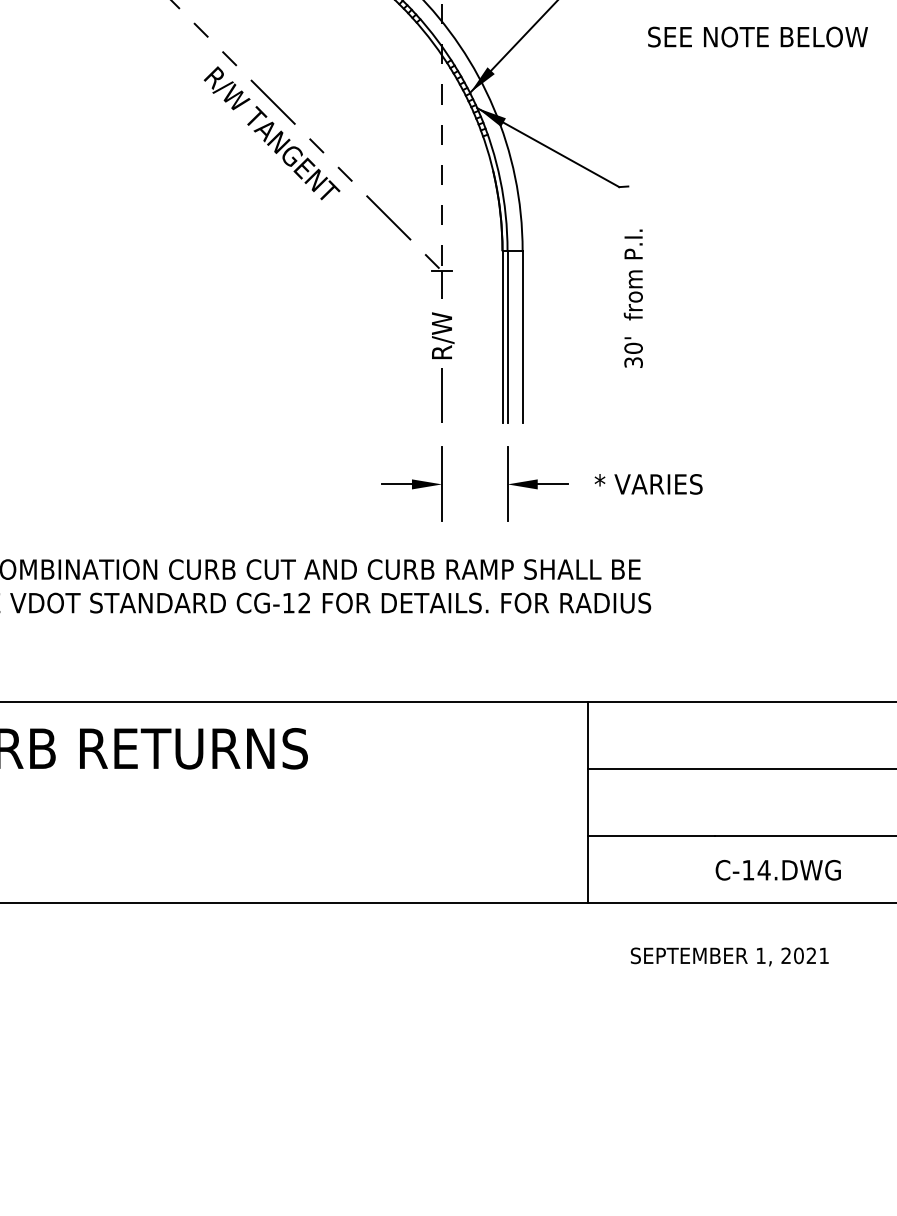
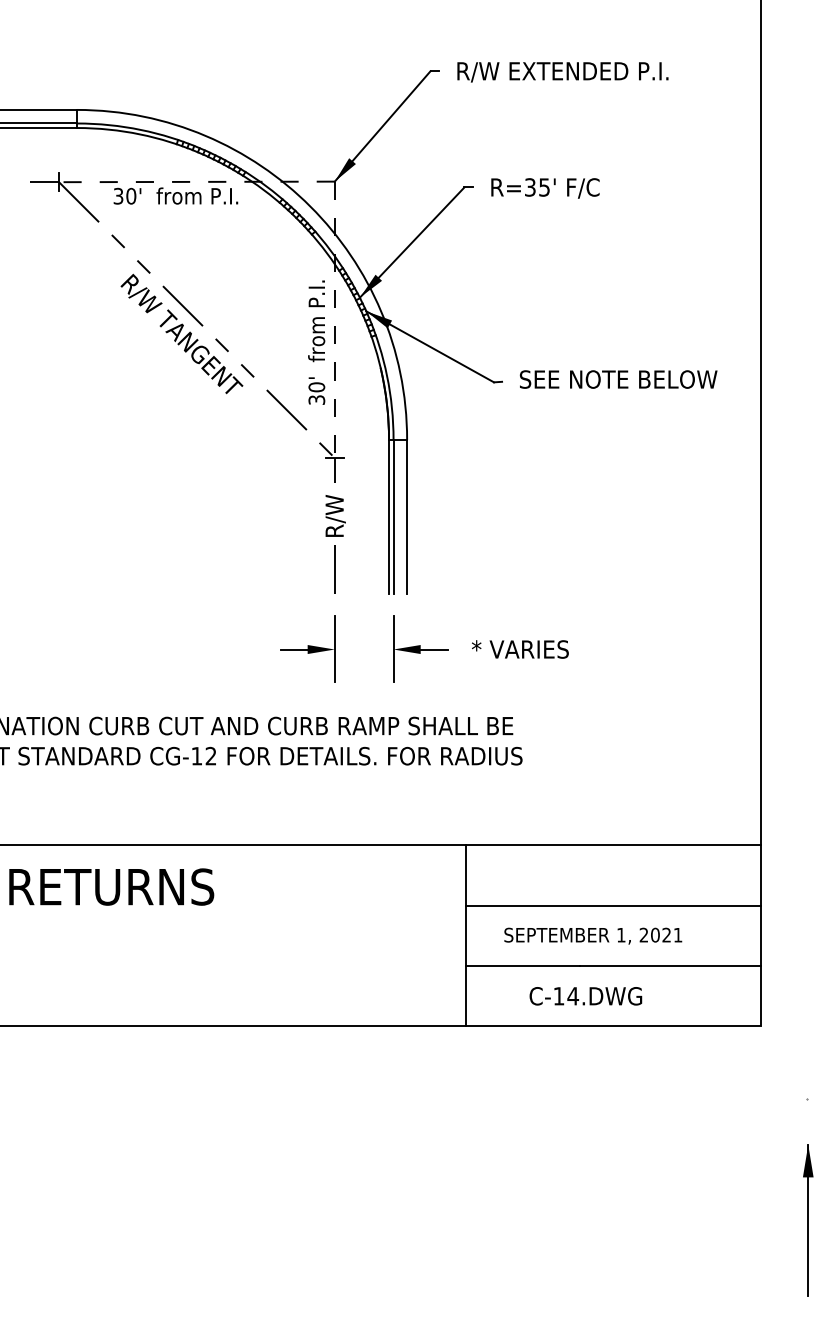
text: (757, 37) -> (618, 379), moved
text: (633, 298) -> (316, 342), moved
text: (777, 870) -> (585, 996), moved
text: (730, 956) -> (593, 935), moved

